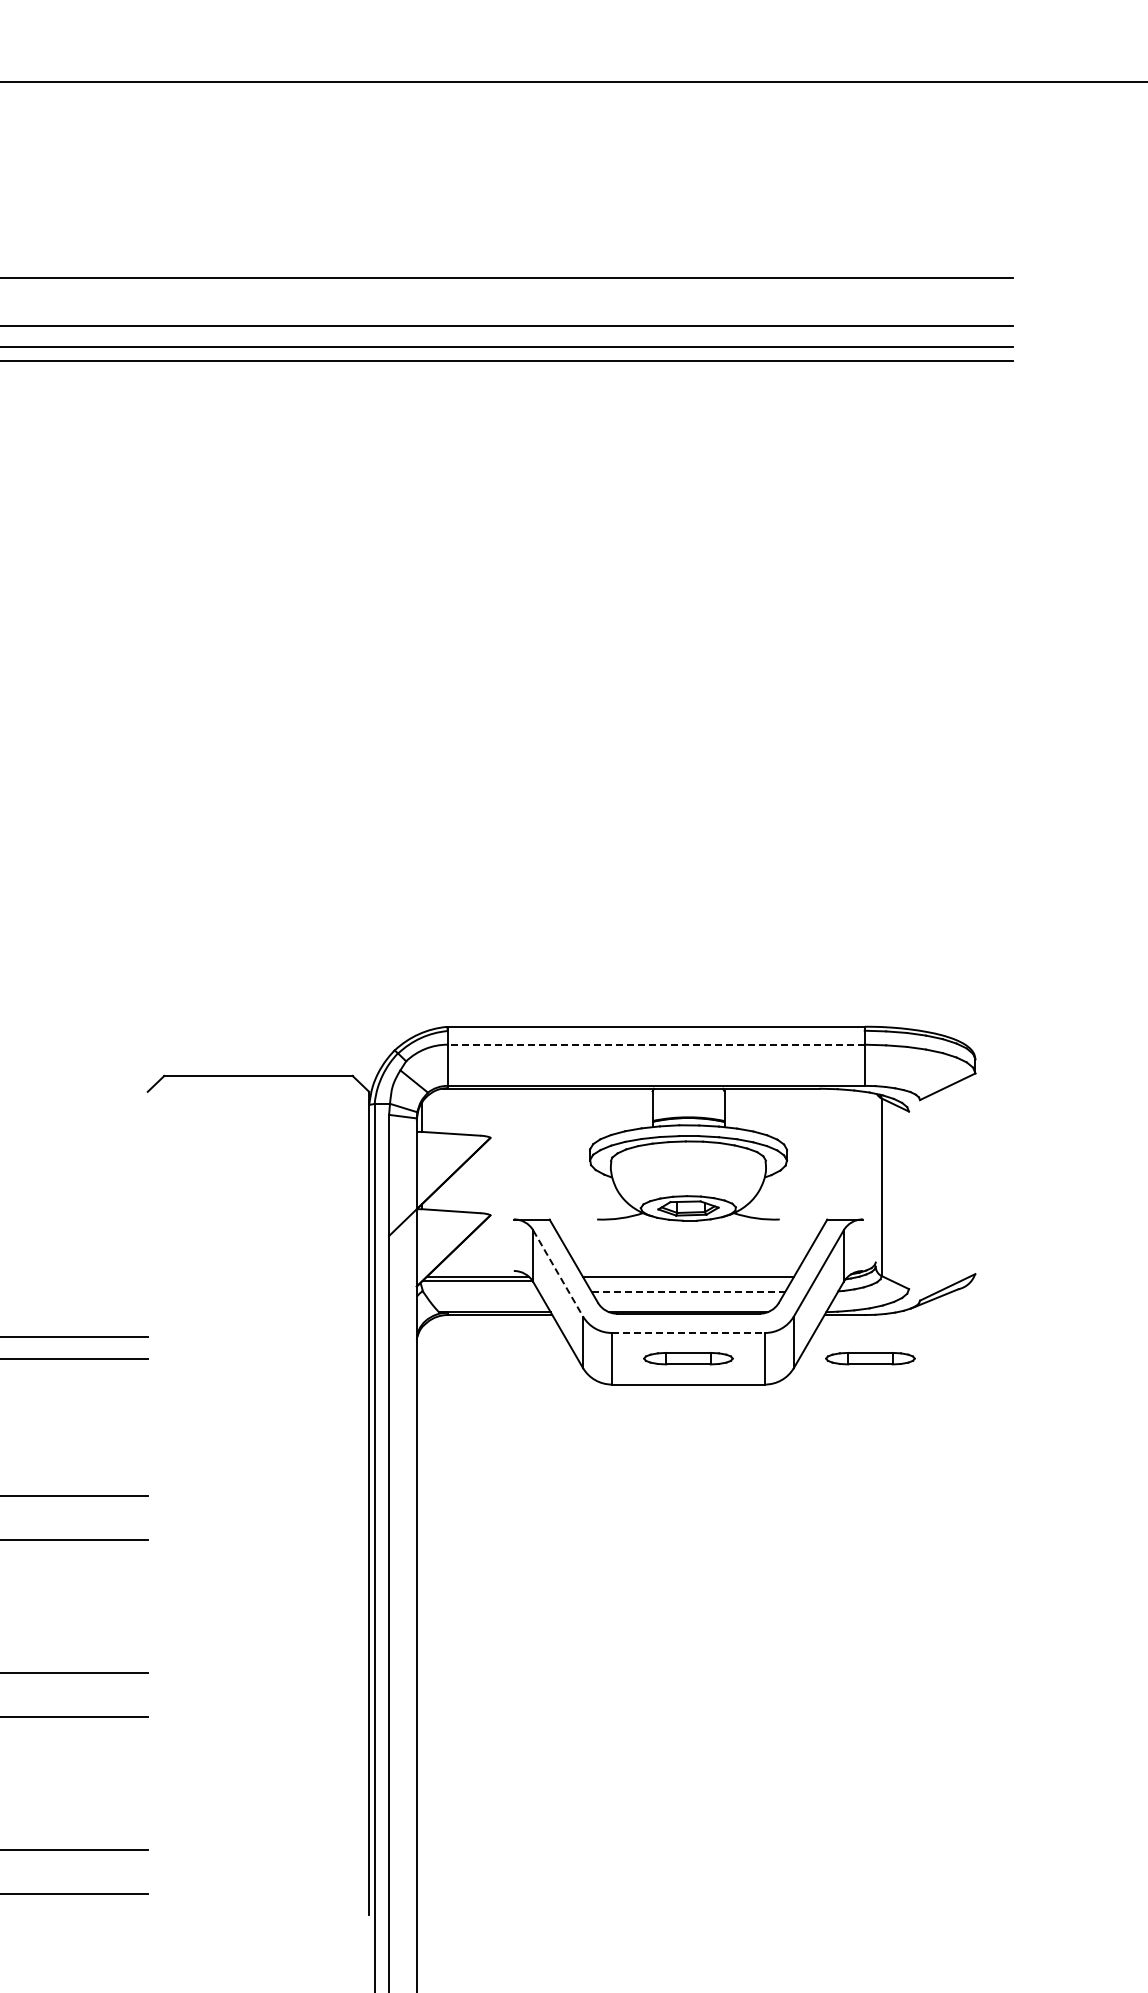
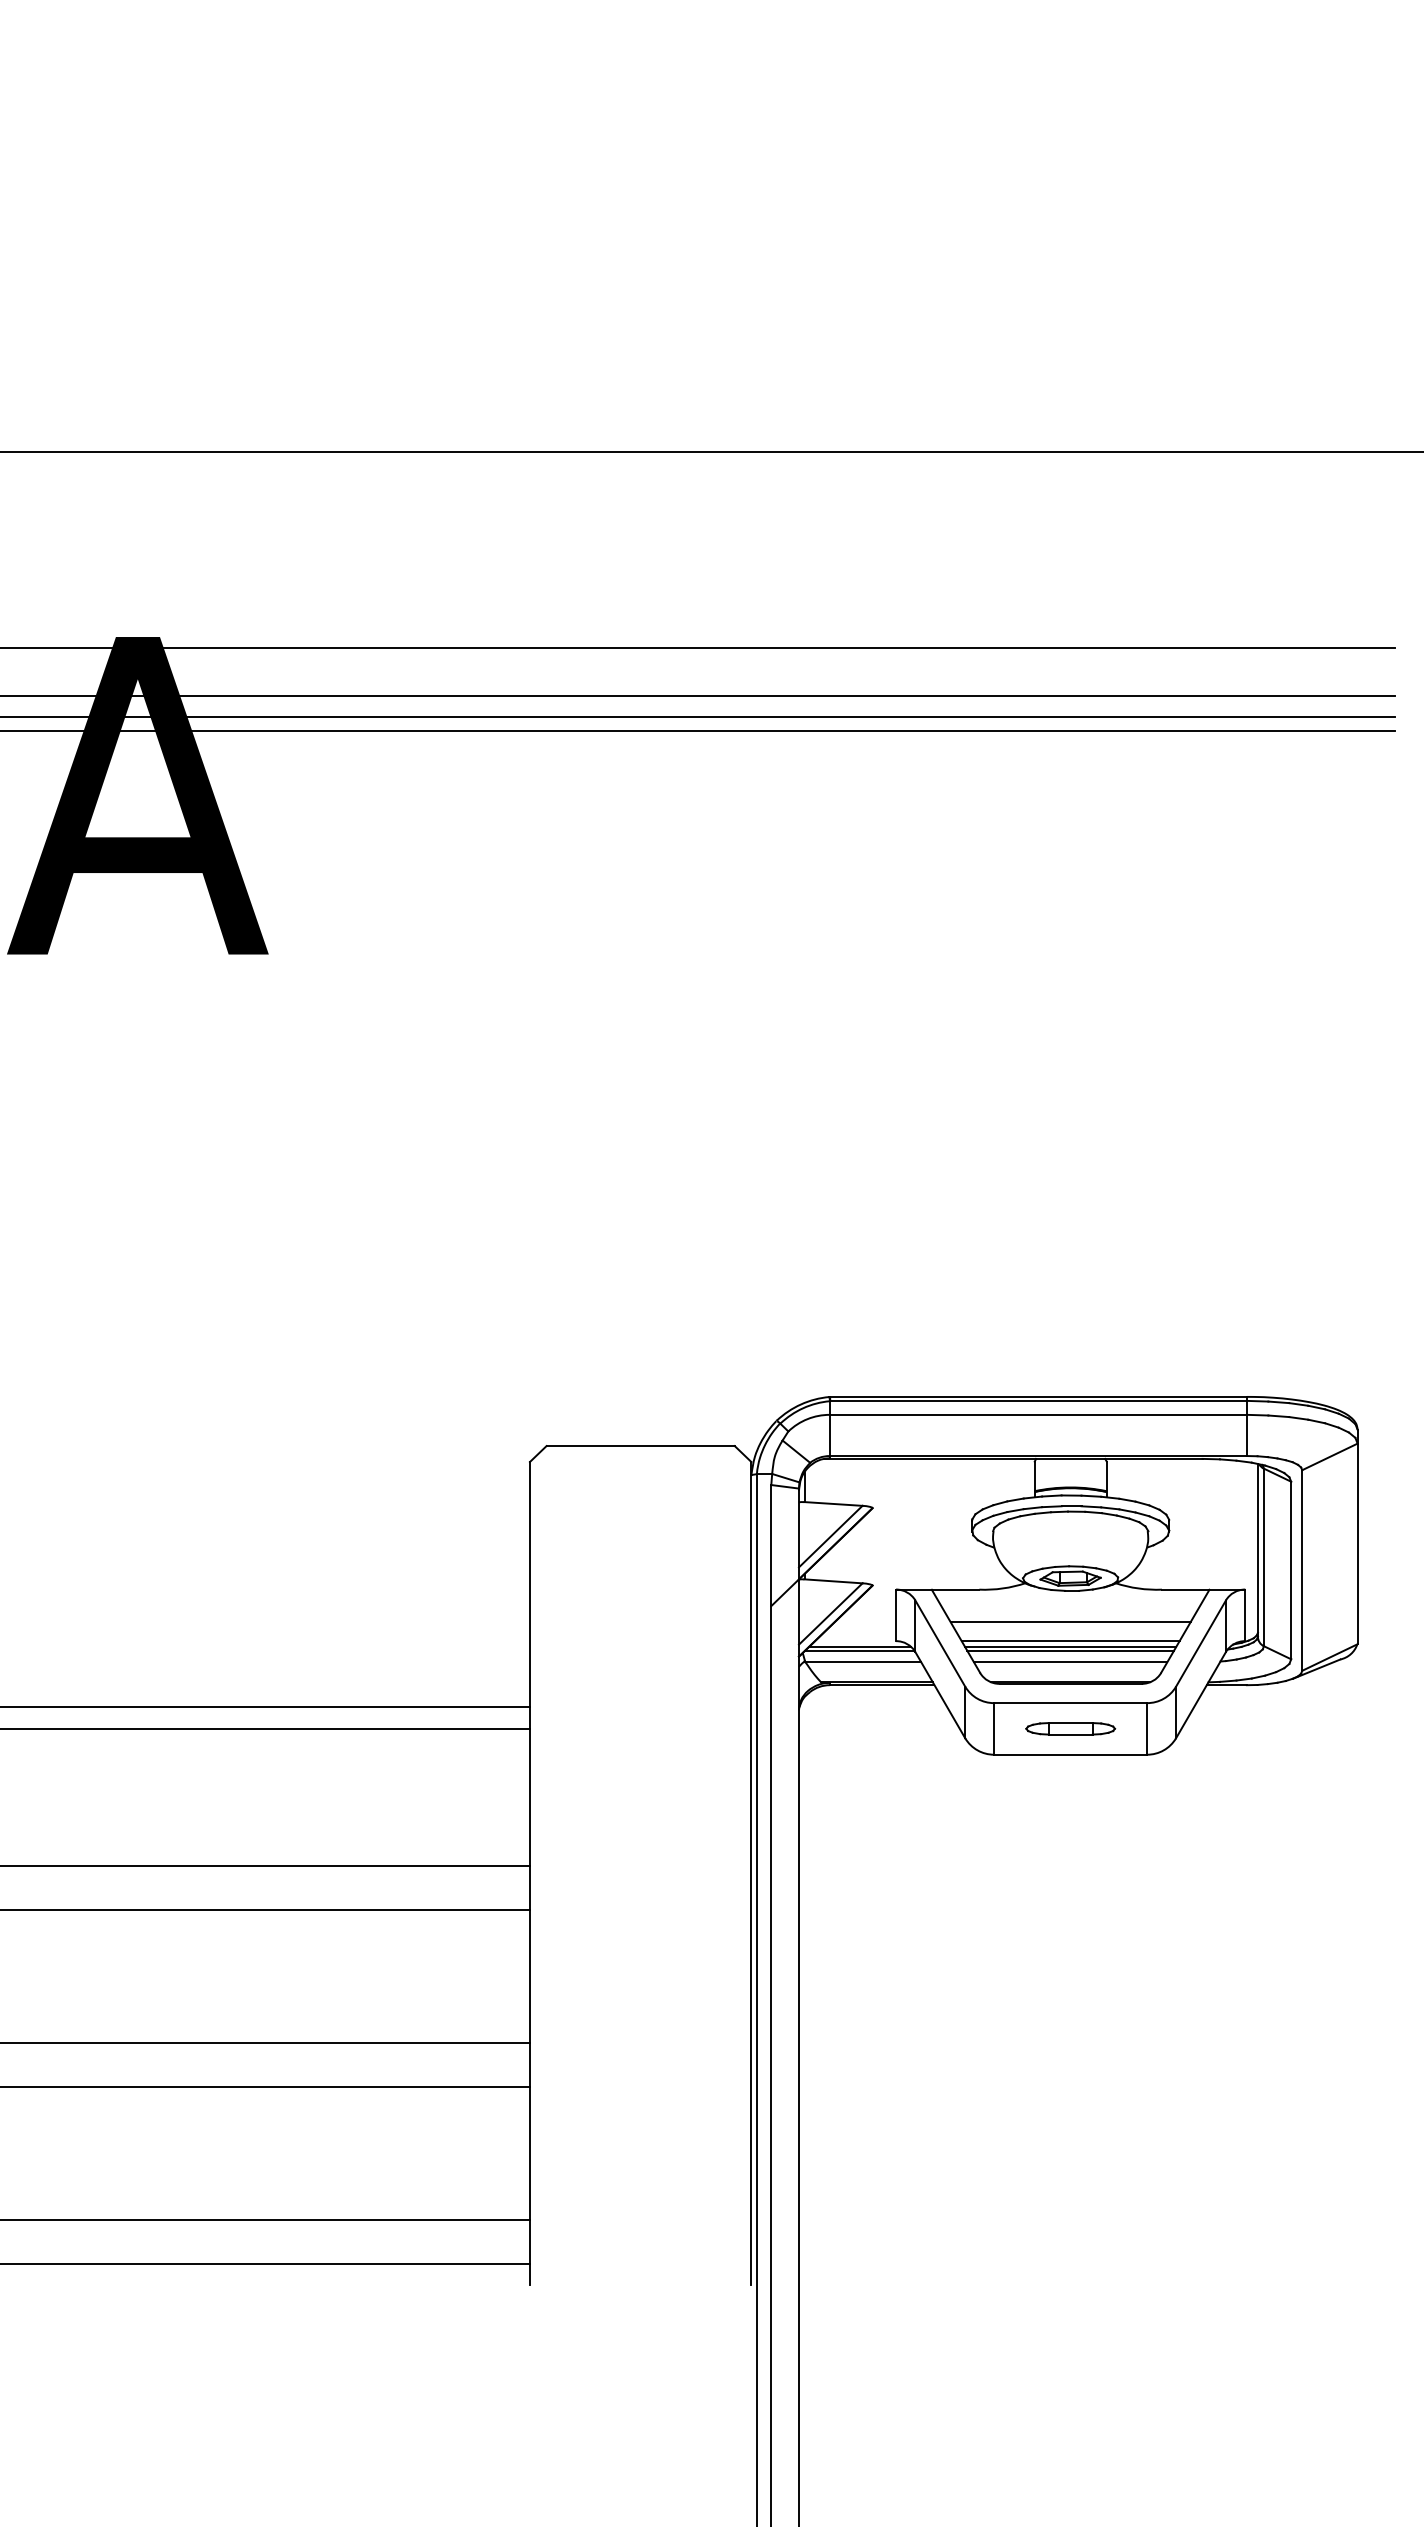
line: (656, 1030) -> (1038, 1400), added
line: (655, 1044) -> (1037, 1414), dashed -> solid
line: (448, 1166) -> (830, 1536), added
line: (975, 1173) -> (1357, 1543), added
line: (875, 1179) -> (1257, 1549), added
line: (909, 1200) -> (1291, 1570), added
line: (920, 1200) -> (1302, 1570), added
line: (573, 1219) -> (955, 1589), added
line: (803, 1219) -> (1185, 1589), added
line: (448, 1243) -> (830, 1613), added
line: (513, 1245) -> (895, 1615), added
line: (863, 1245) -> (1245, 1615), added
line: (688, 1252) -> (1070, 1622), added
line: (688, 1271) -> (1070, 1641), added
line: (558, 1273) -> (940, 1643), dashed -> solid
line: (688, 1281) -> (1070, 1651), added
line: (481, 1292) -> (863, 1662), added
line: (688, 1292) -> (1070, 1662), dashed -> solid
line: (689, 1333) -> (1071, 1703), dashed -> solid
part: (870, 1358) -> (1252, 1728), removed
line: (147, 1503) -> (529, 1873), added

